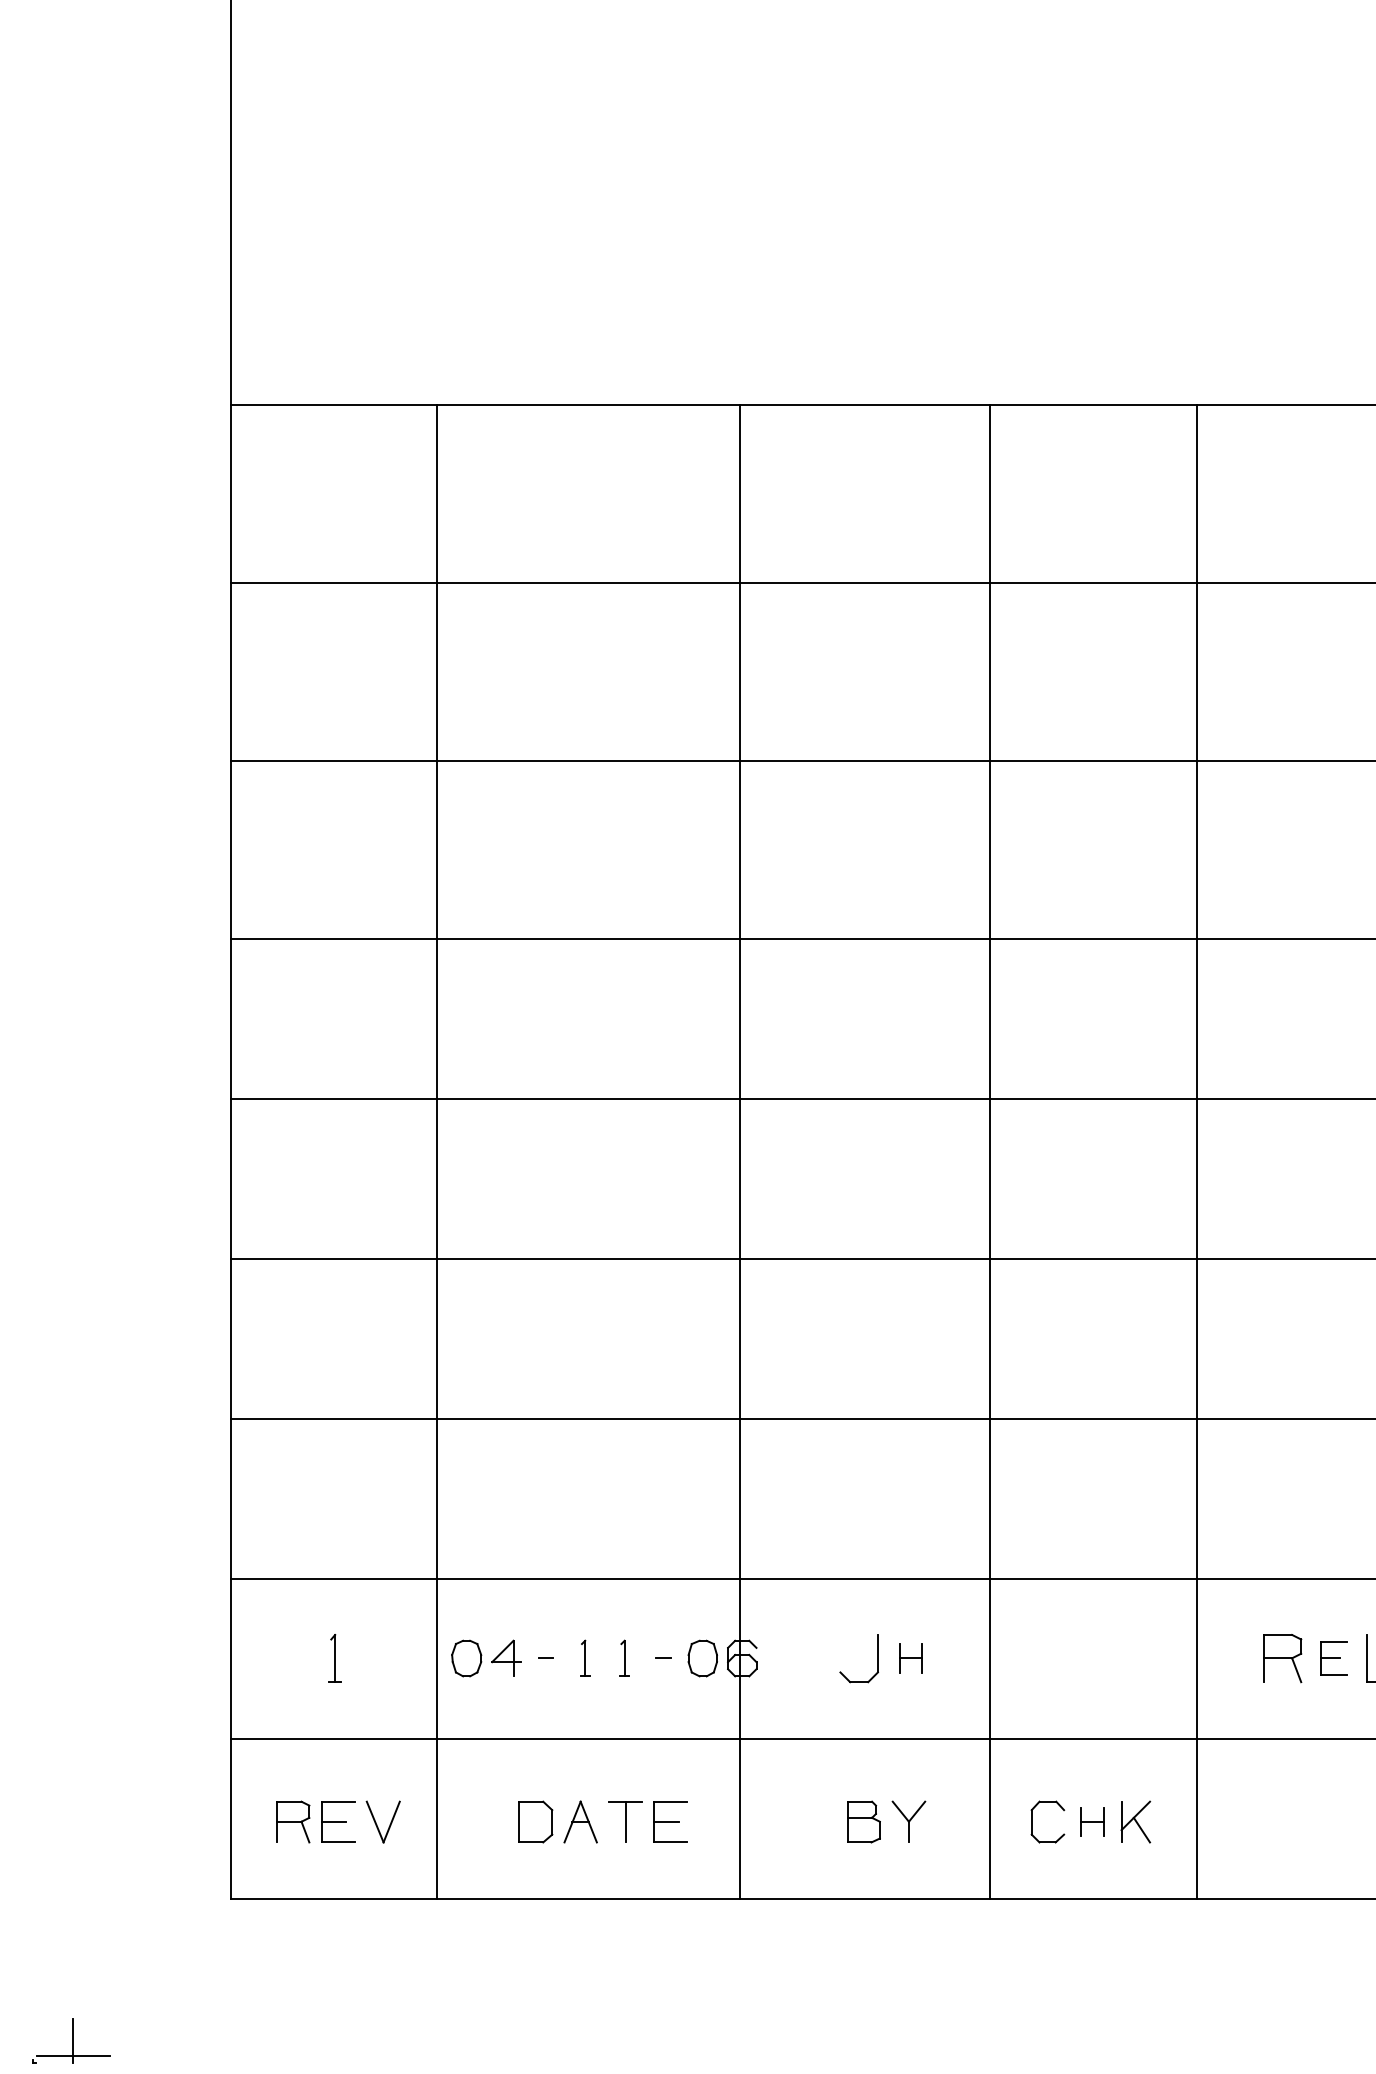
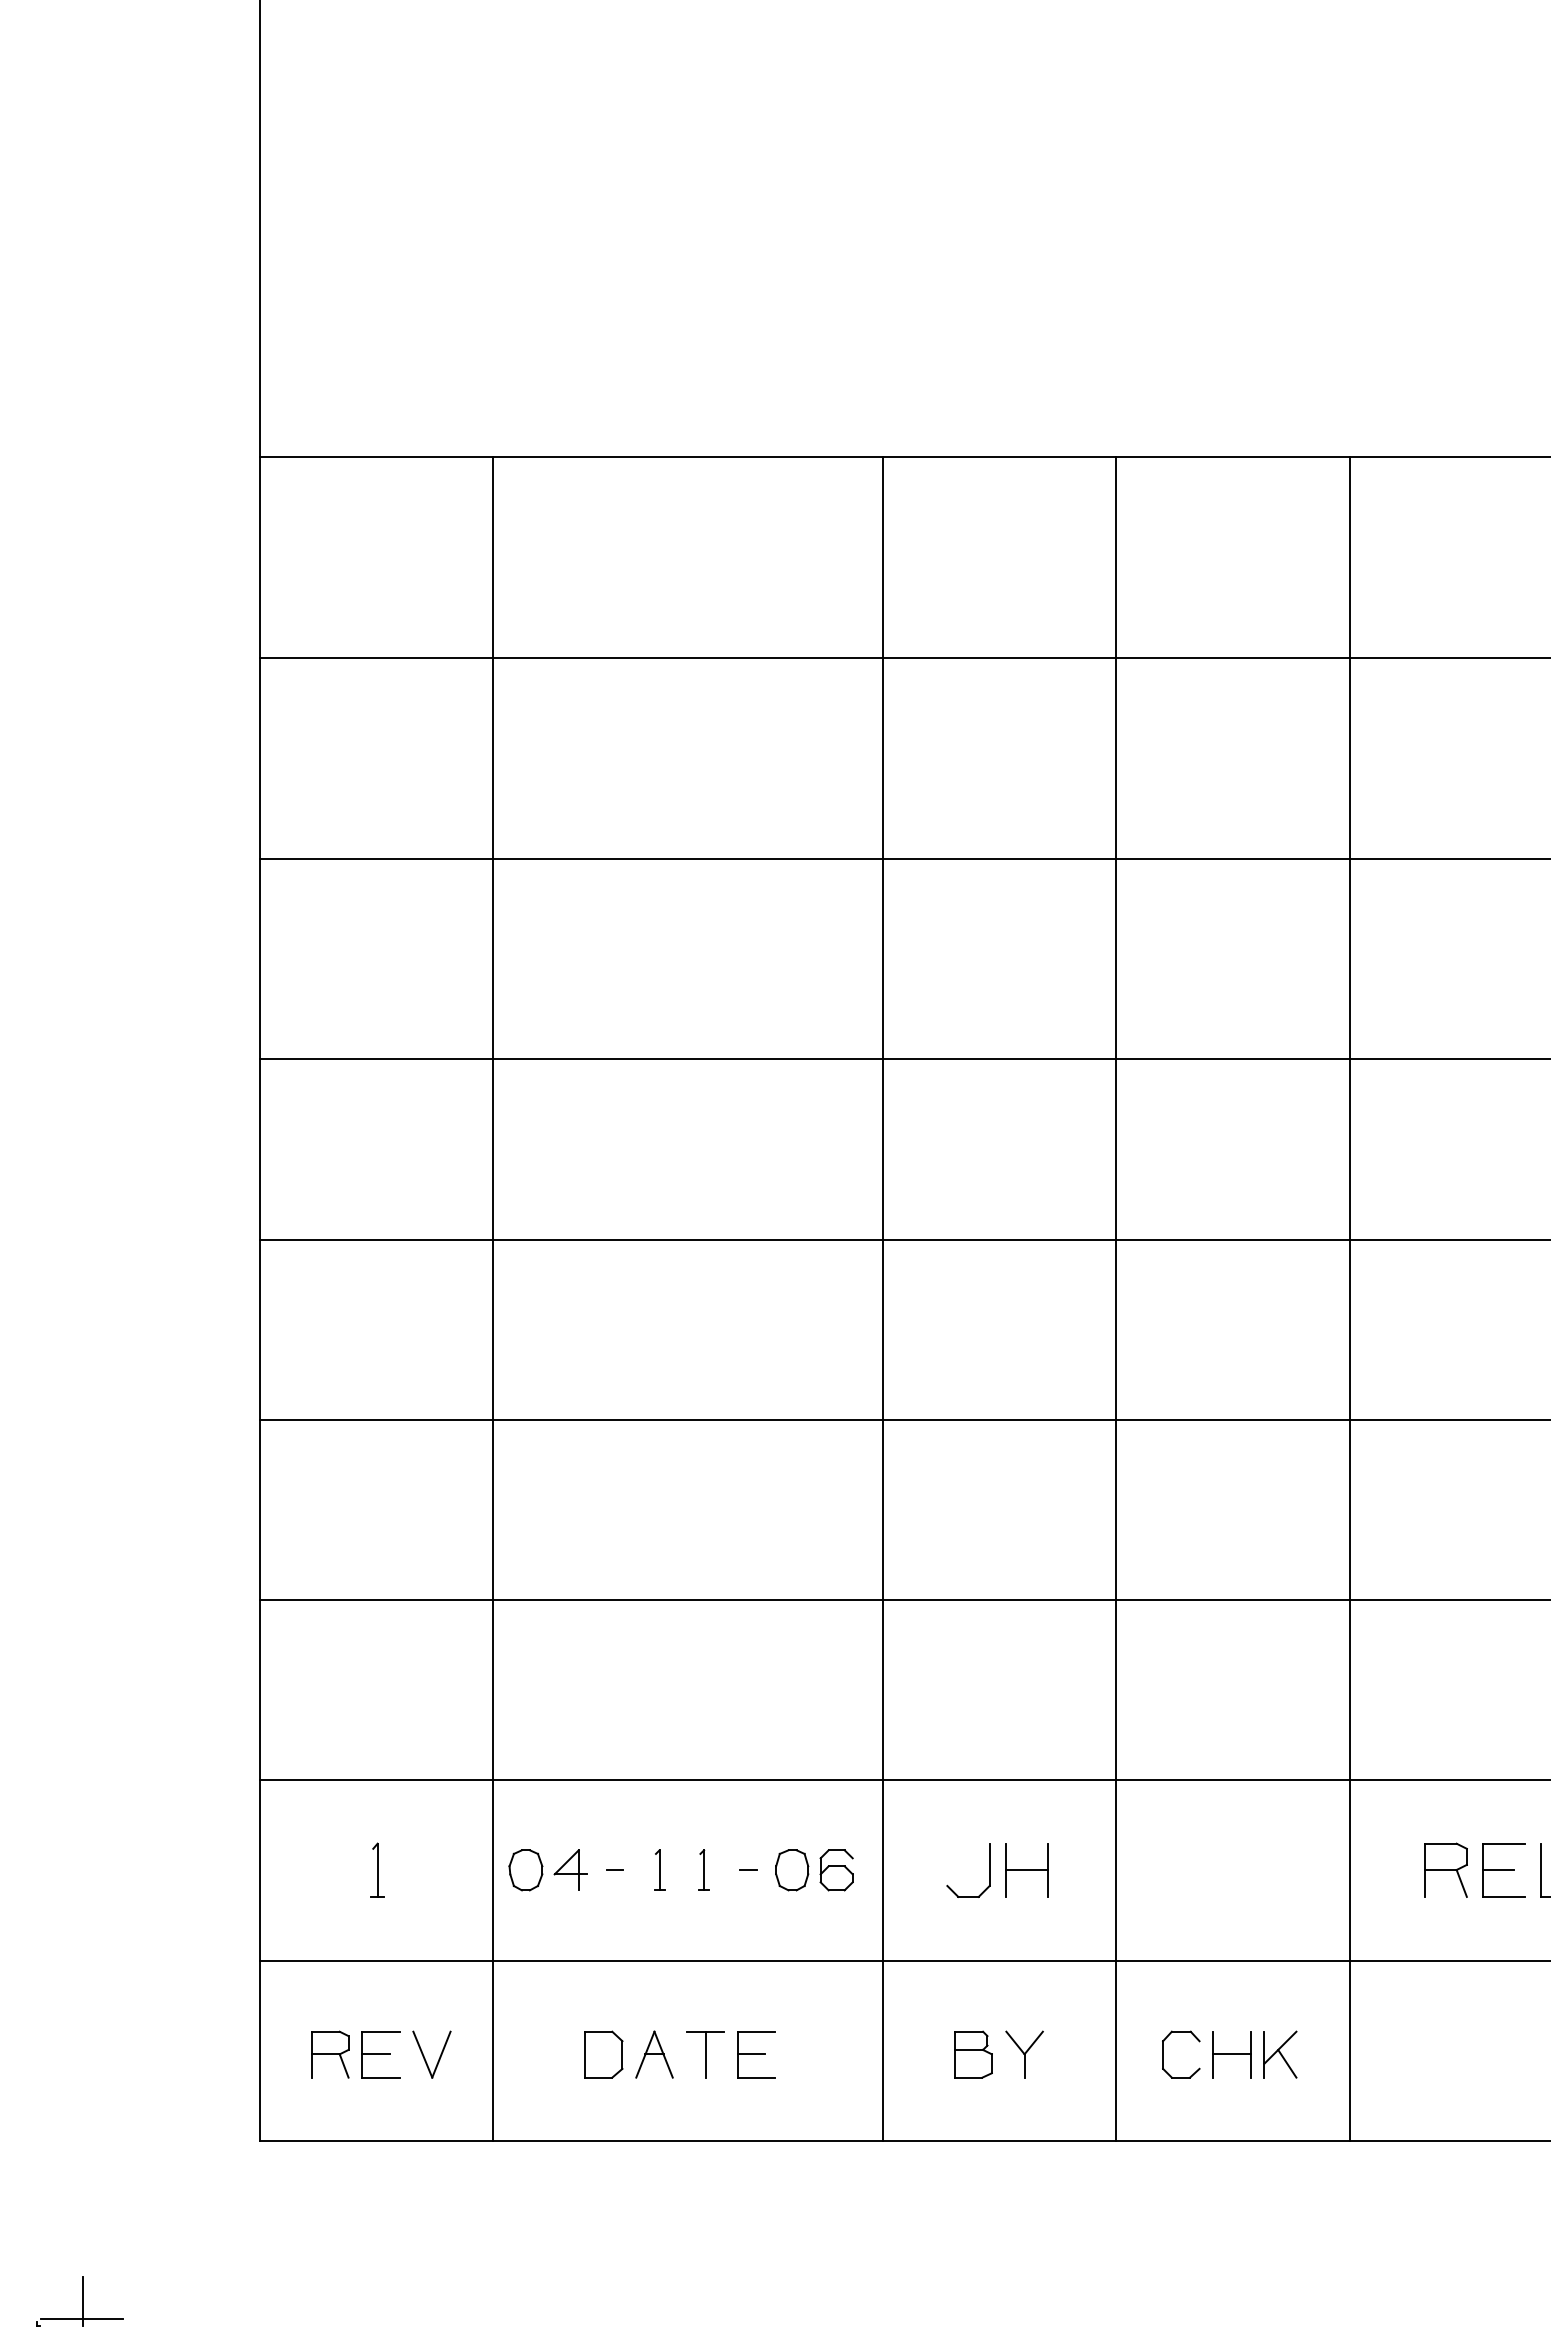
line: (740, 1151) -> (883, 1298), moved
part: (910, 1658) -> (1026, 1870), size x1.67
part: (1333, 1658) -> (1503, 1870), size x1.43
part: (1092, 1821) -> (1231, 2054), size x1.43

